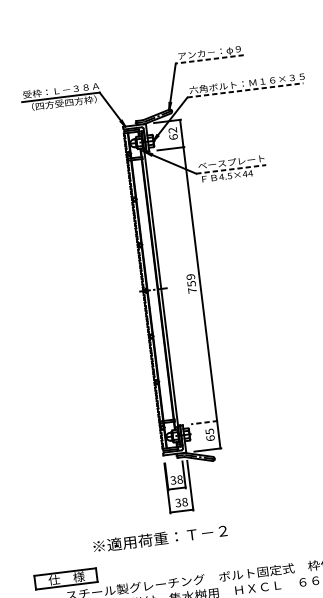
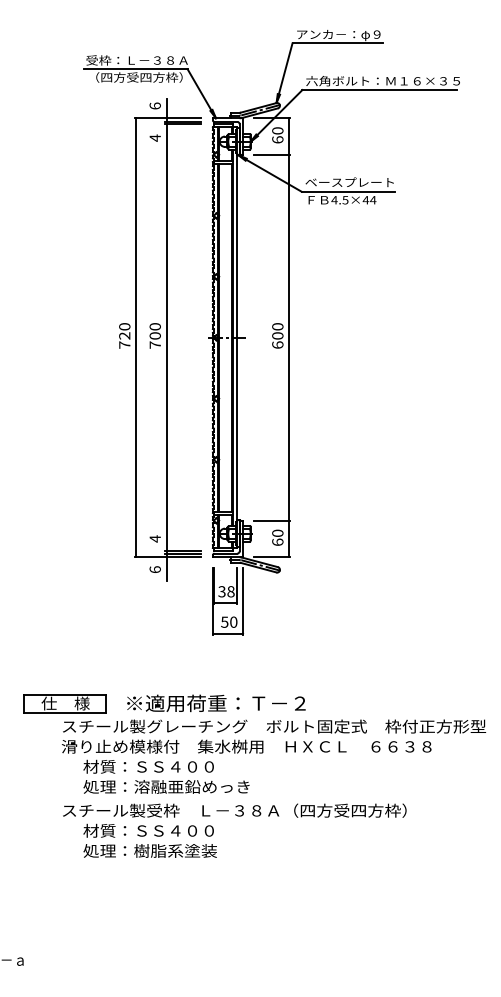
line: (209, 59) -> (337, 43), dashed -> solid
line: (245, 90) -> (380, 90), dashed -> solid
text: (172, 130) -> (277, 130), 62 -> 60
line: (231, 169) -> (348, 191), dashed -> solid
text: (191, 283) -> (277, 335), 759 -> 600
part: (104, 297) -> (160, 339), added
line: (204, 422) -> (272, 520), dashed -> solid
text: (209, 431) -> (277, 533), 65 -> 60
text: (181, 502) -> (229, 621), 38 -> 50
text: (160, 538) -> (216, 703), moved

